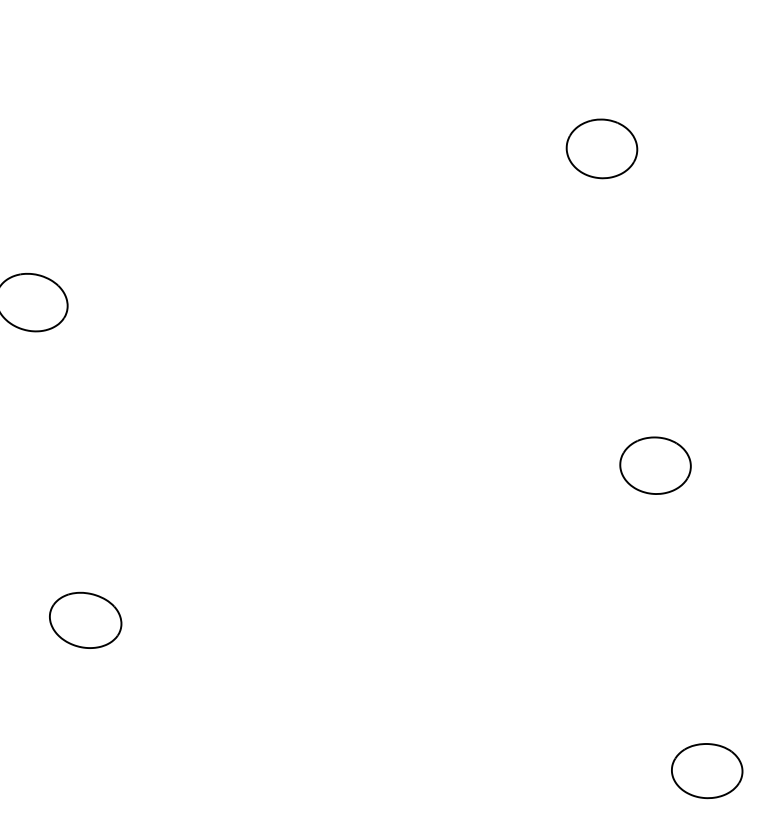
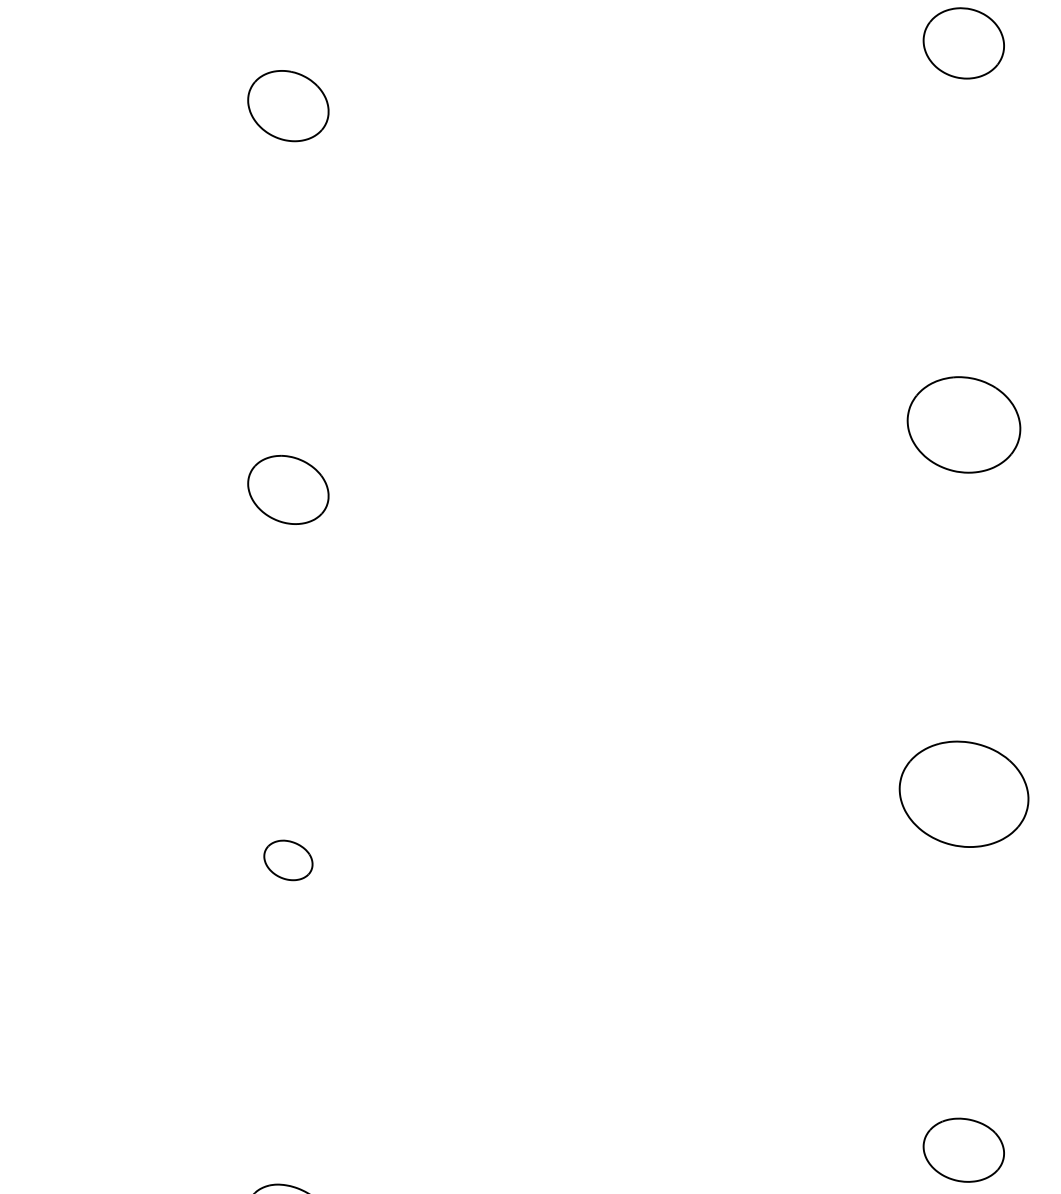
part: (601, 149) -> (963, 425), size x1.4
part: (655, 465) -> (963, 794), size x1.6
part: (85, 620) -> (288, 860), size x0.6

